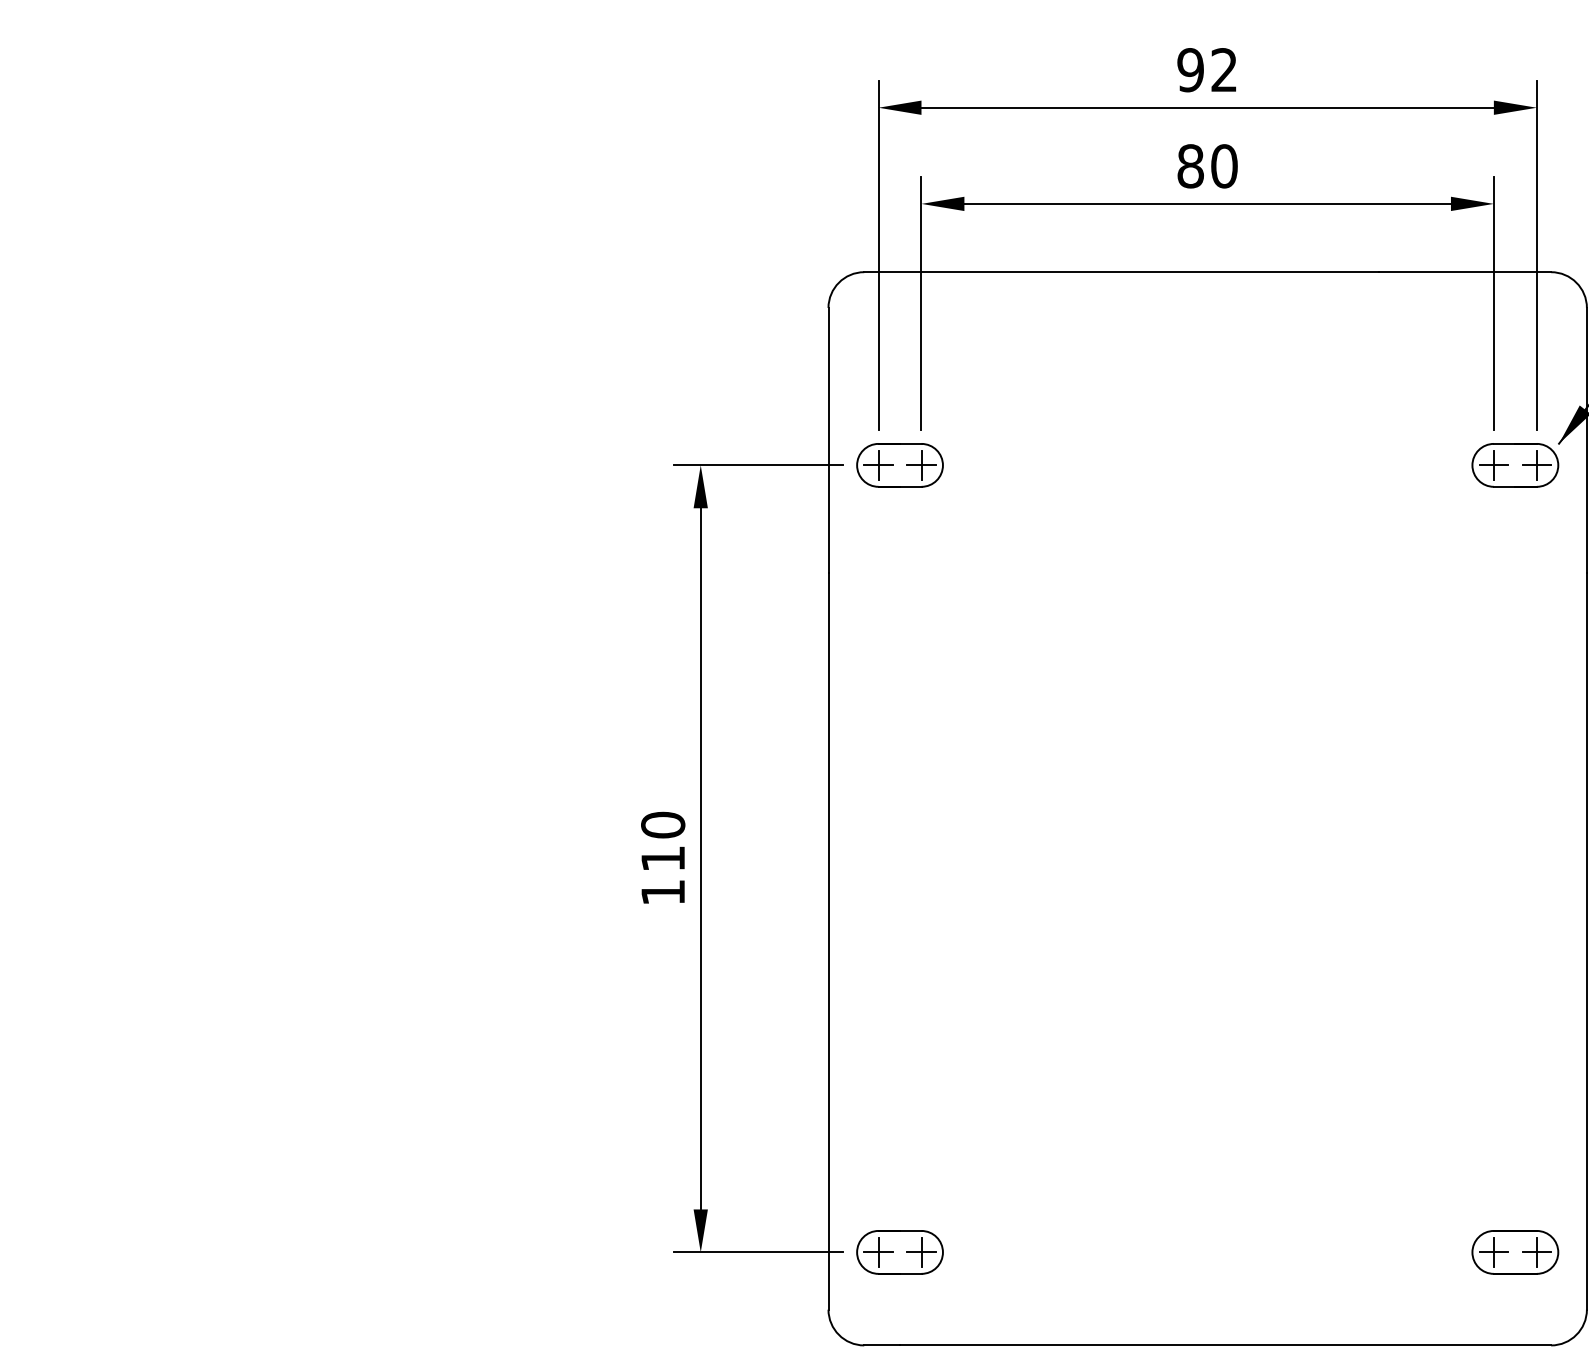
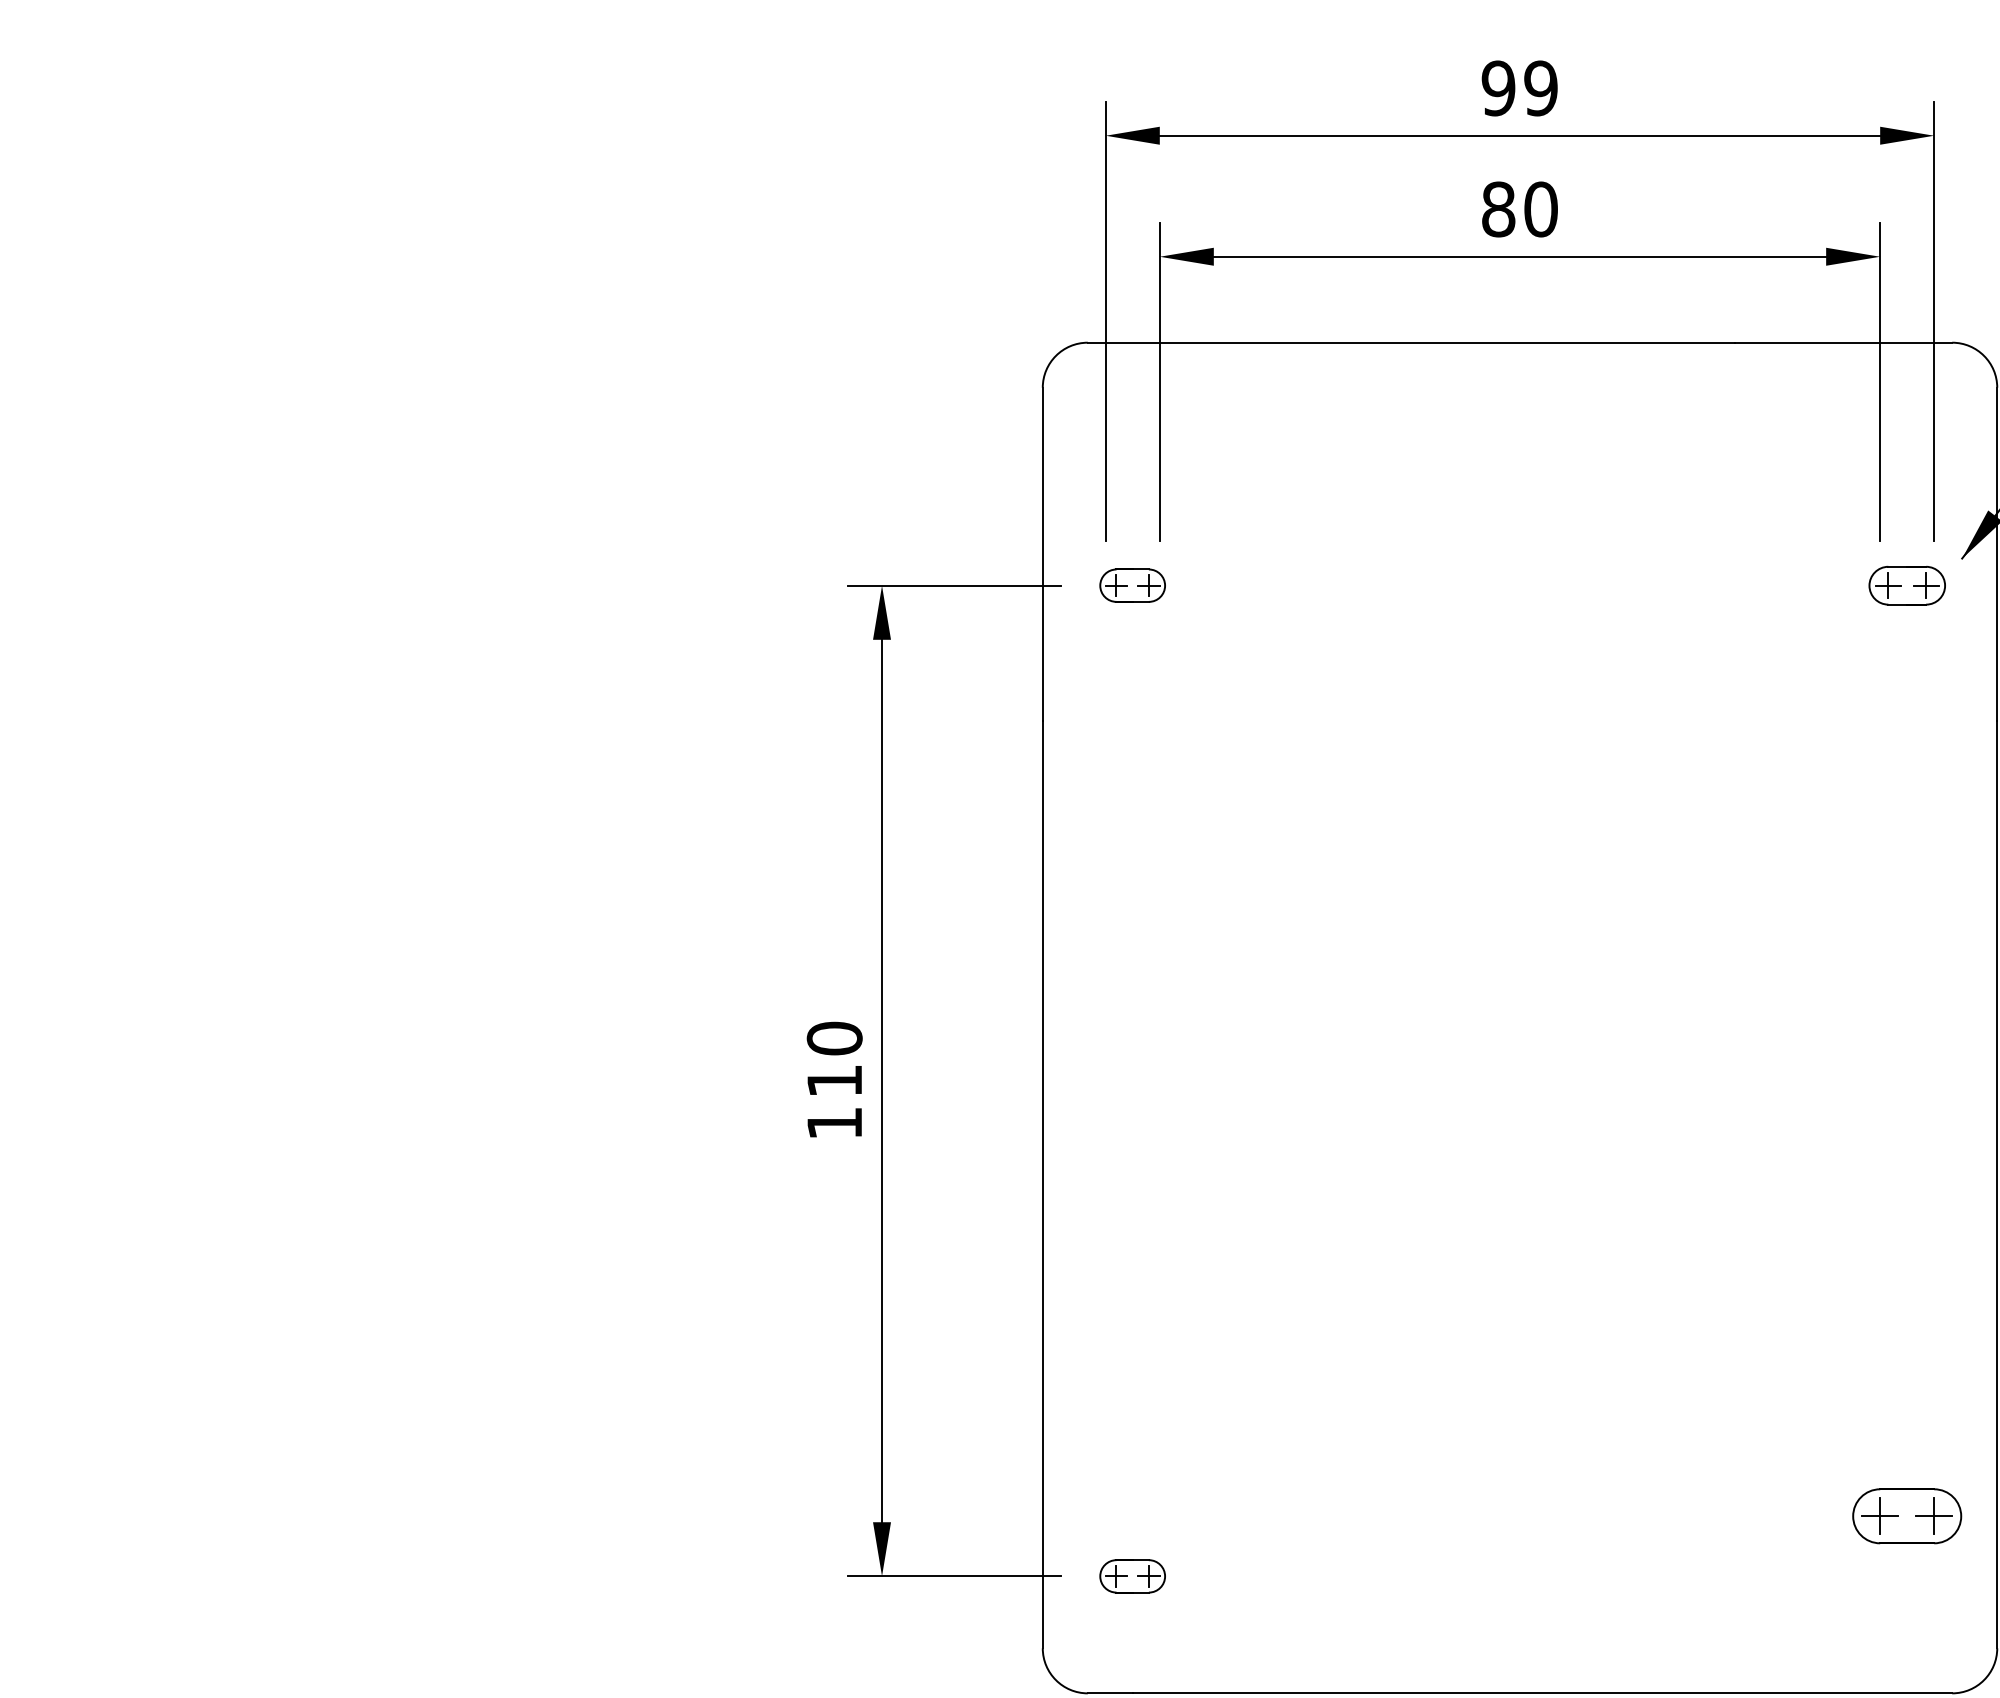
text: (1223, 70) -> (1540, 88), 92 -> 99
part: (899, 465) -> (1132, 585), size x0.6
part: (1515, 465) -> (1907, 585), size x0.7
part: (899, 1252) -> (1132, 1576), size x0.6
part: (1515, 1252) -> (1907, 1516), moved

